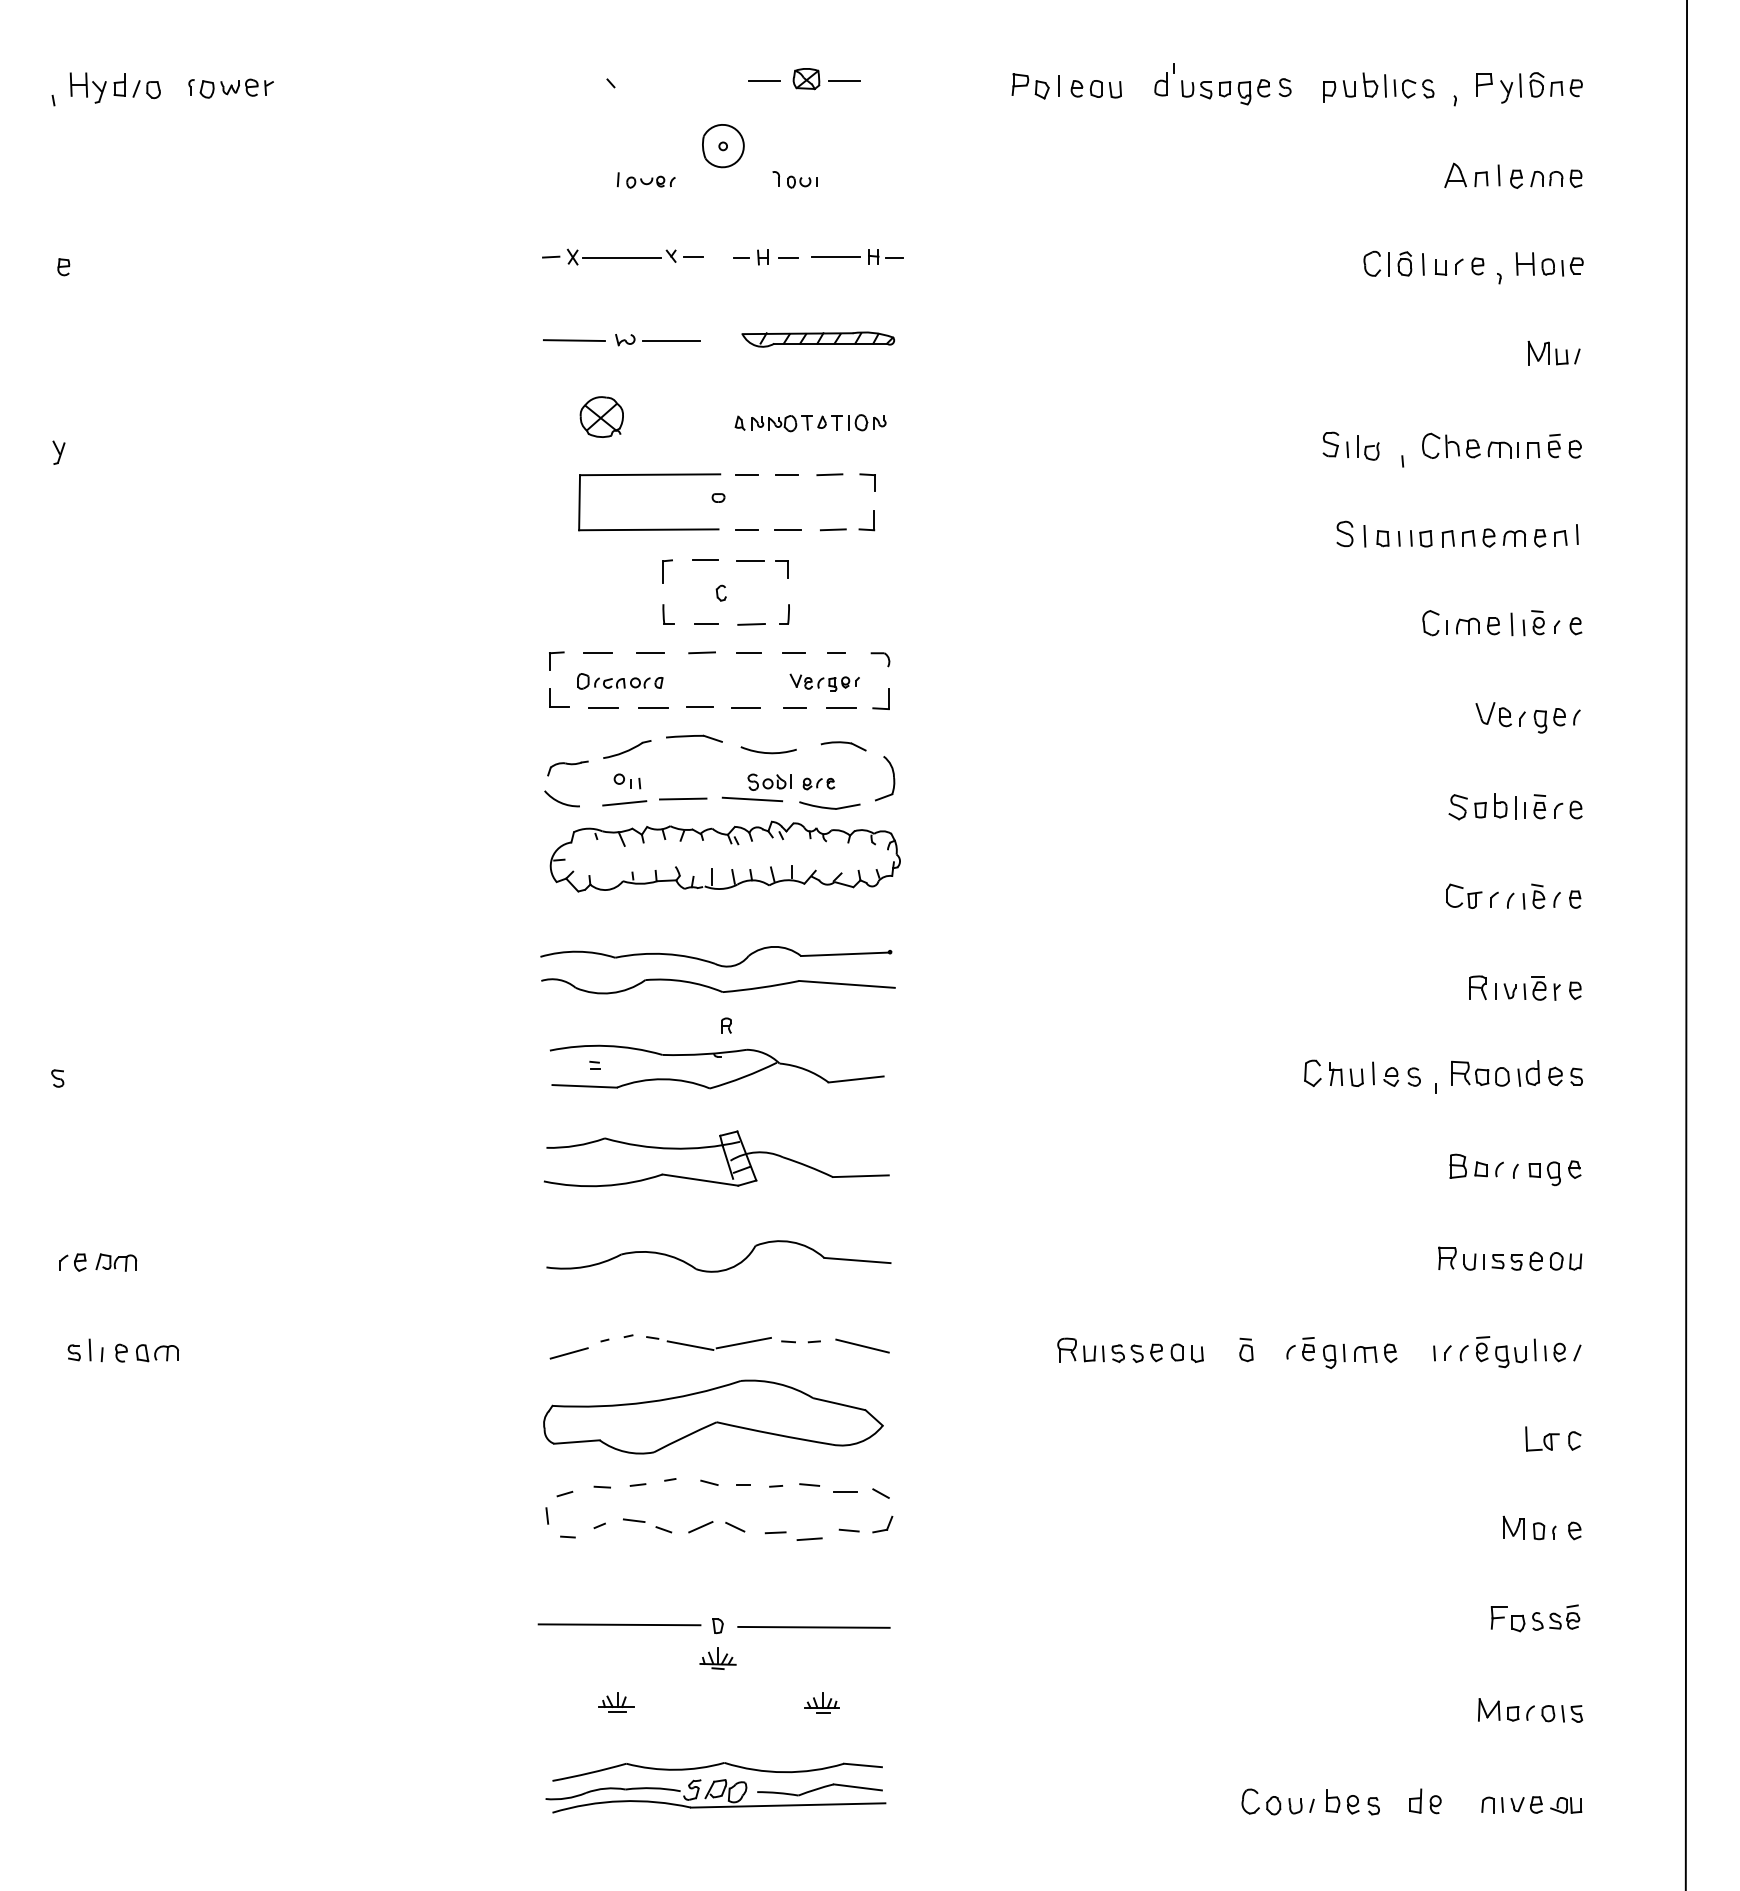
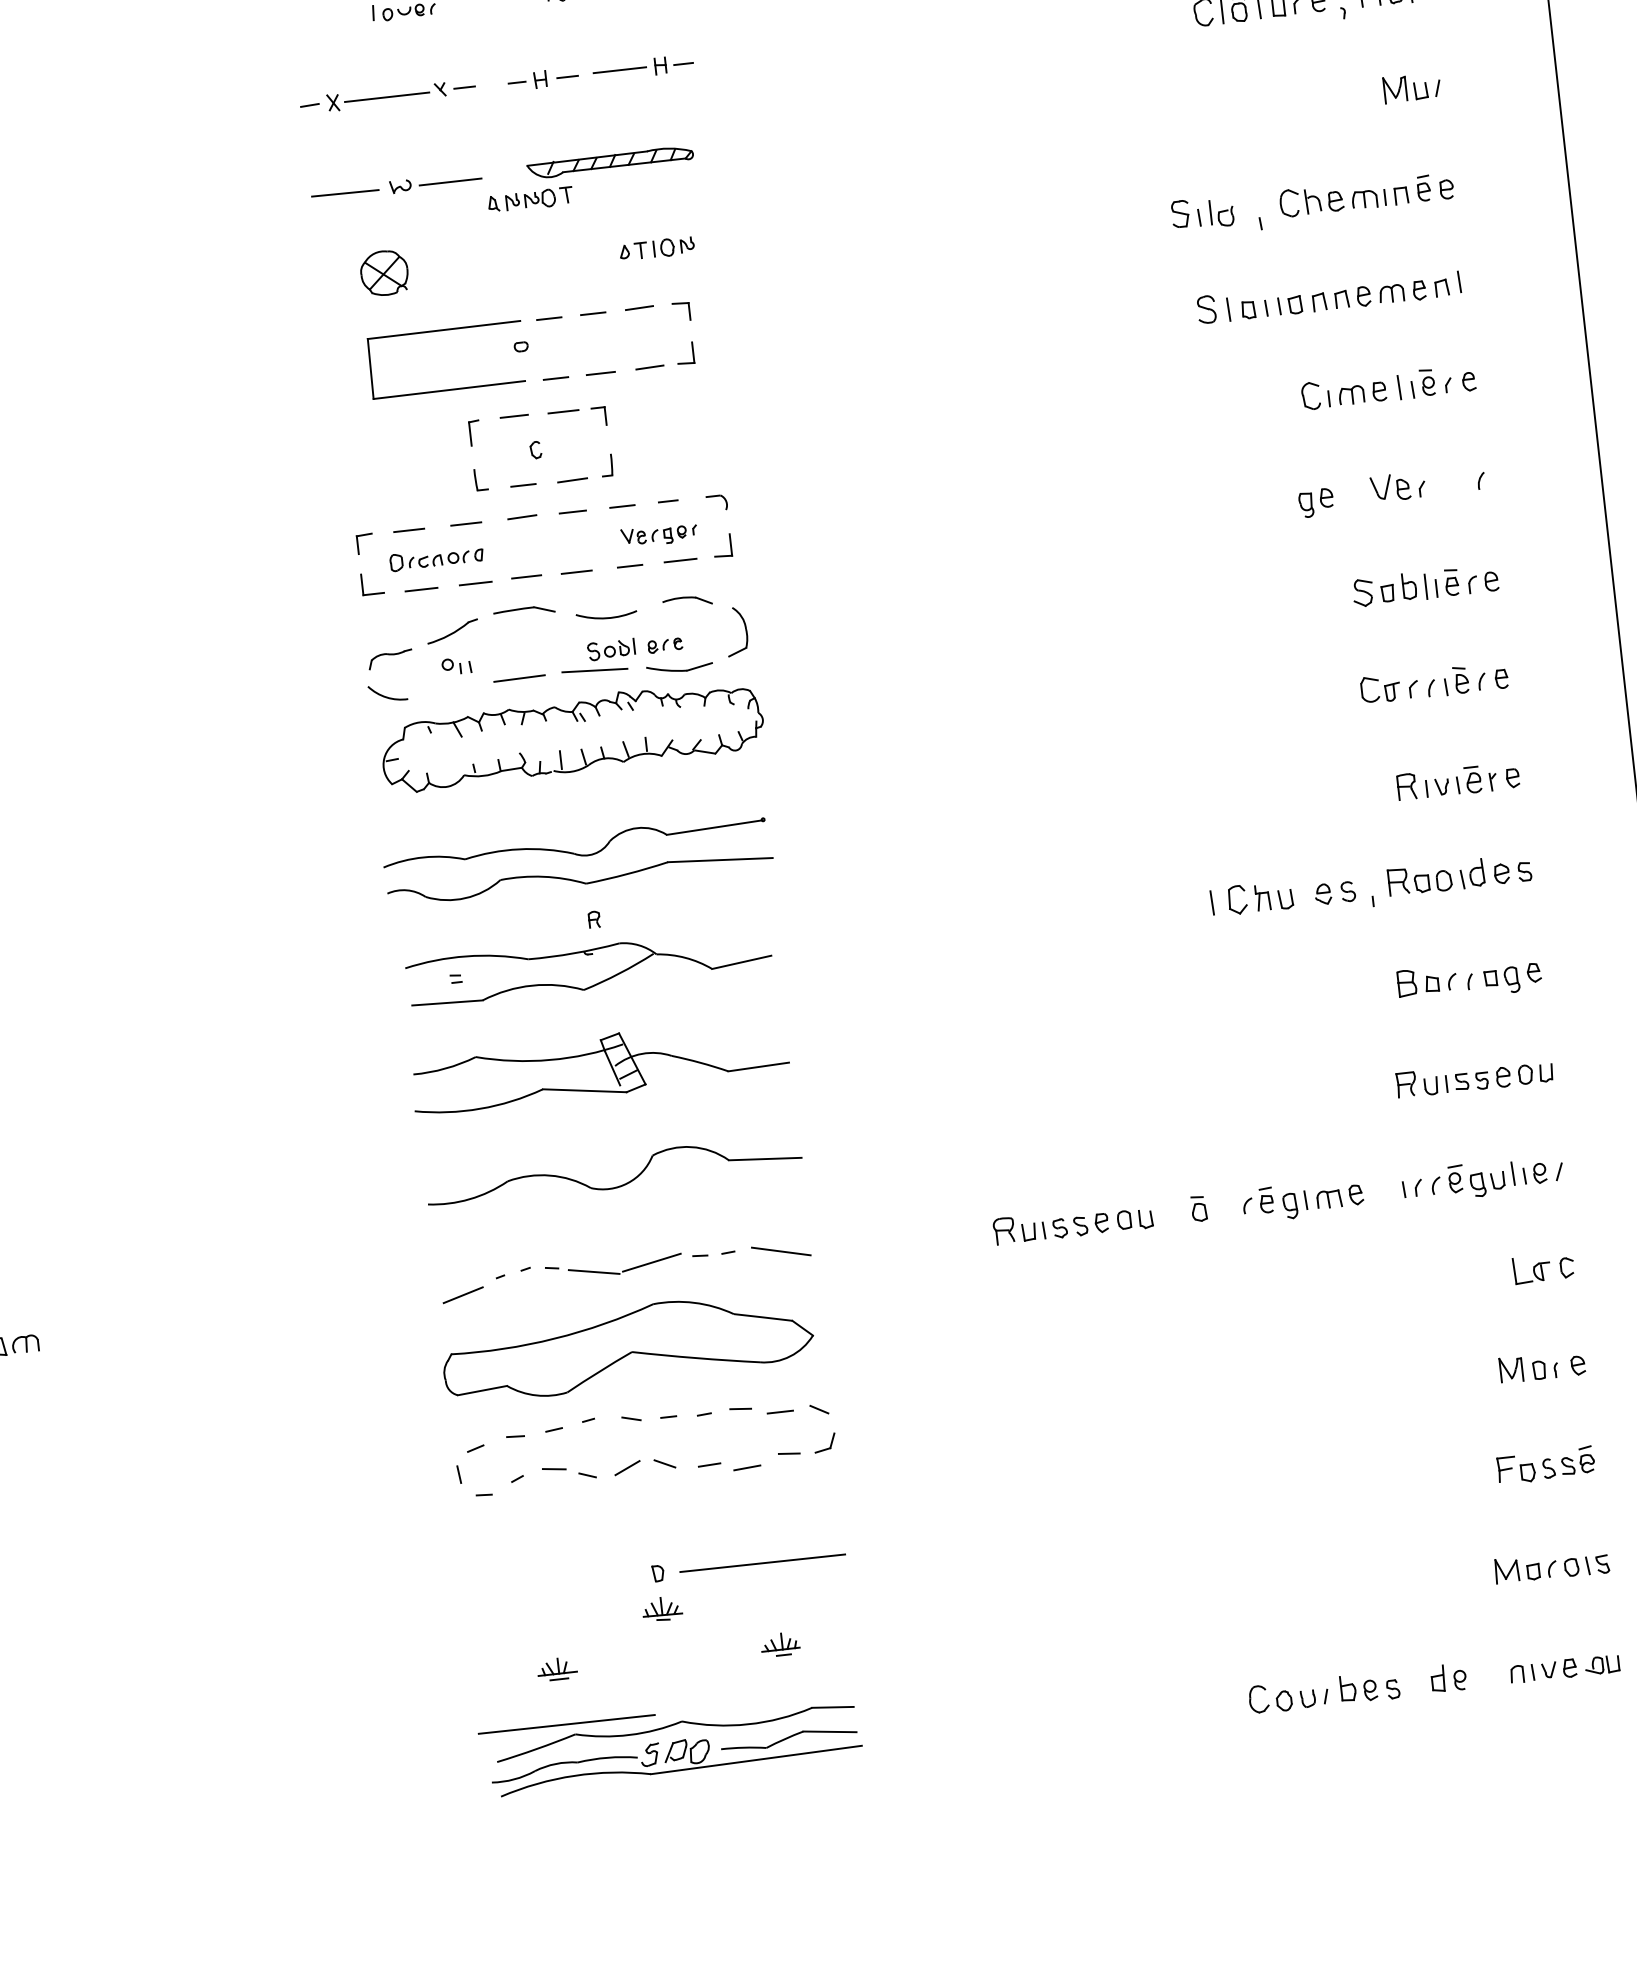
part: (773, 423) -> (530, 200), moved
part: (1549, 720) -> (1315, 502), moved
line: (624, 803) -> (456, 690), removed
line: (1373, 1073) -> (1212, 903), moved
line: (619, 1624) -> (566, 1724), moved

